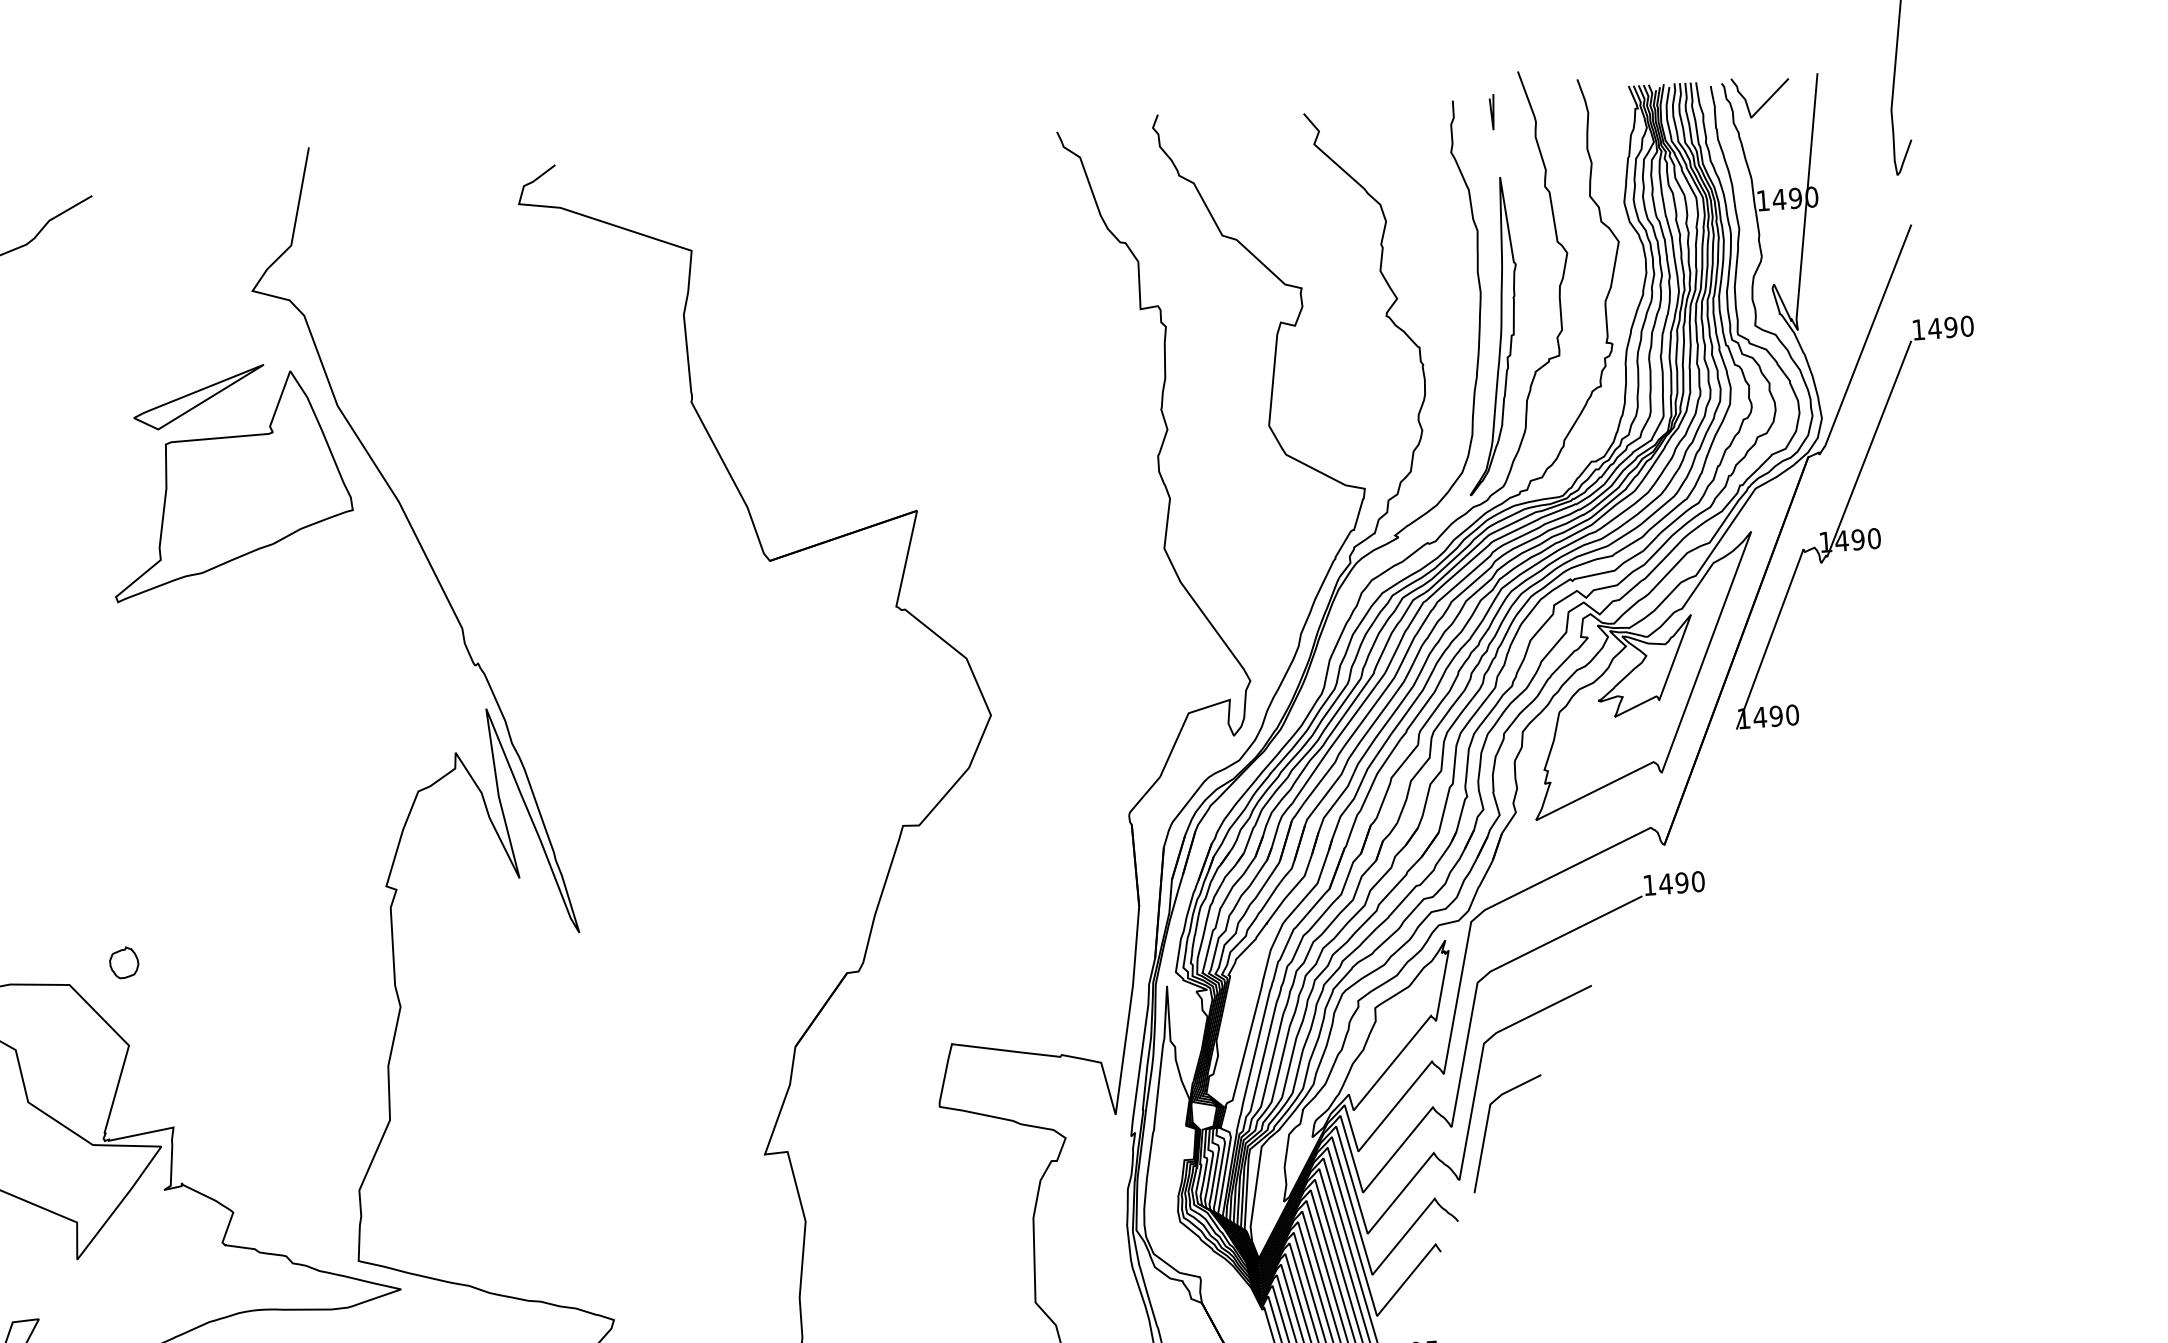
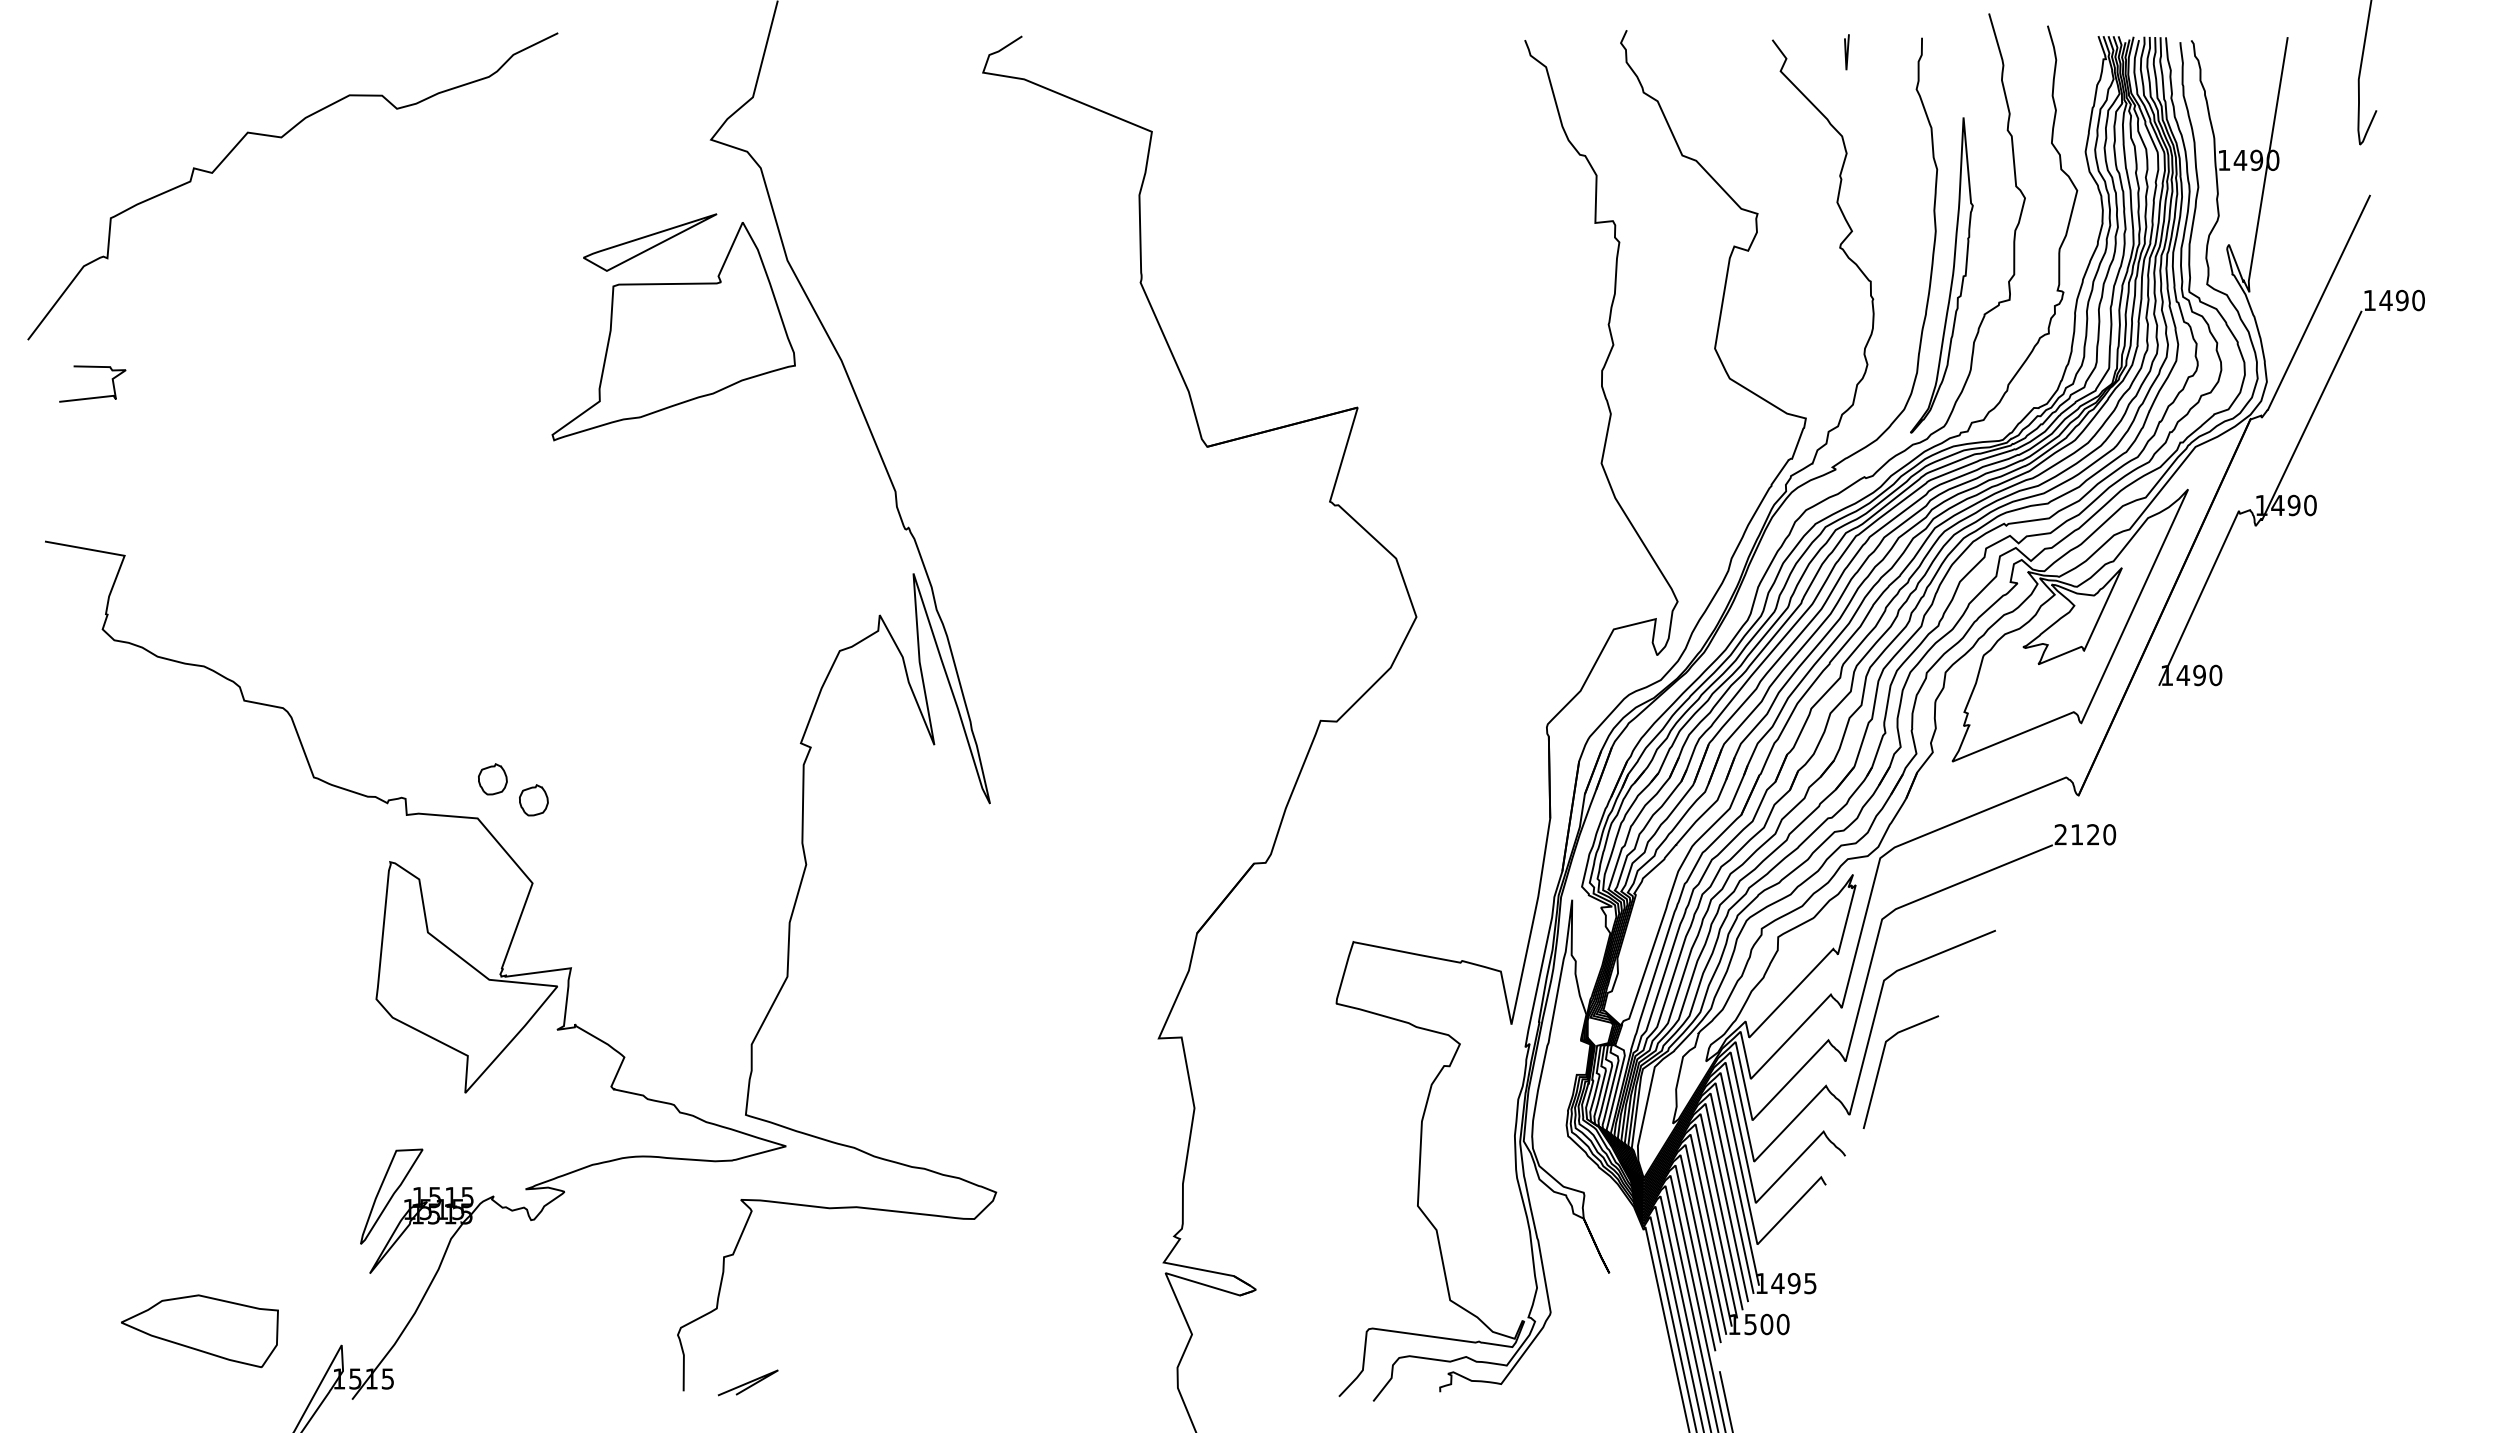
curve: (1766, 100) -> (2234, 60), removed
line: (1492, 112) -> (1846, 52), moved
text: (1665, 883) -> (2076, 834), 1490 -> 2120
part: (81, 945) -> (492, 779), added

